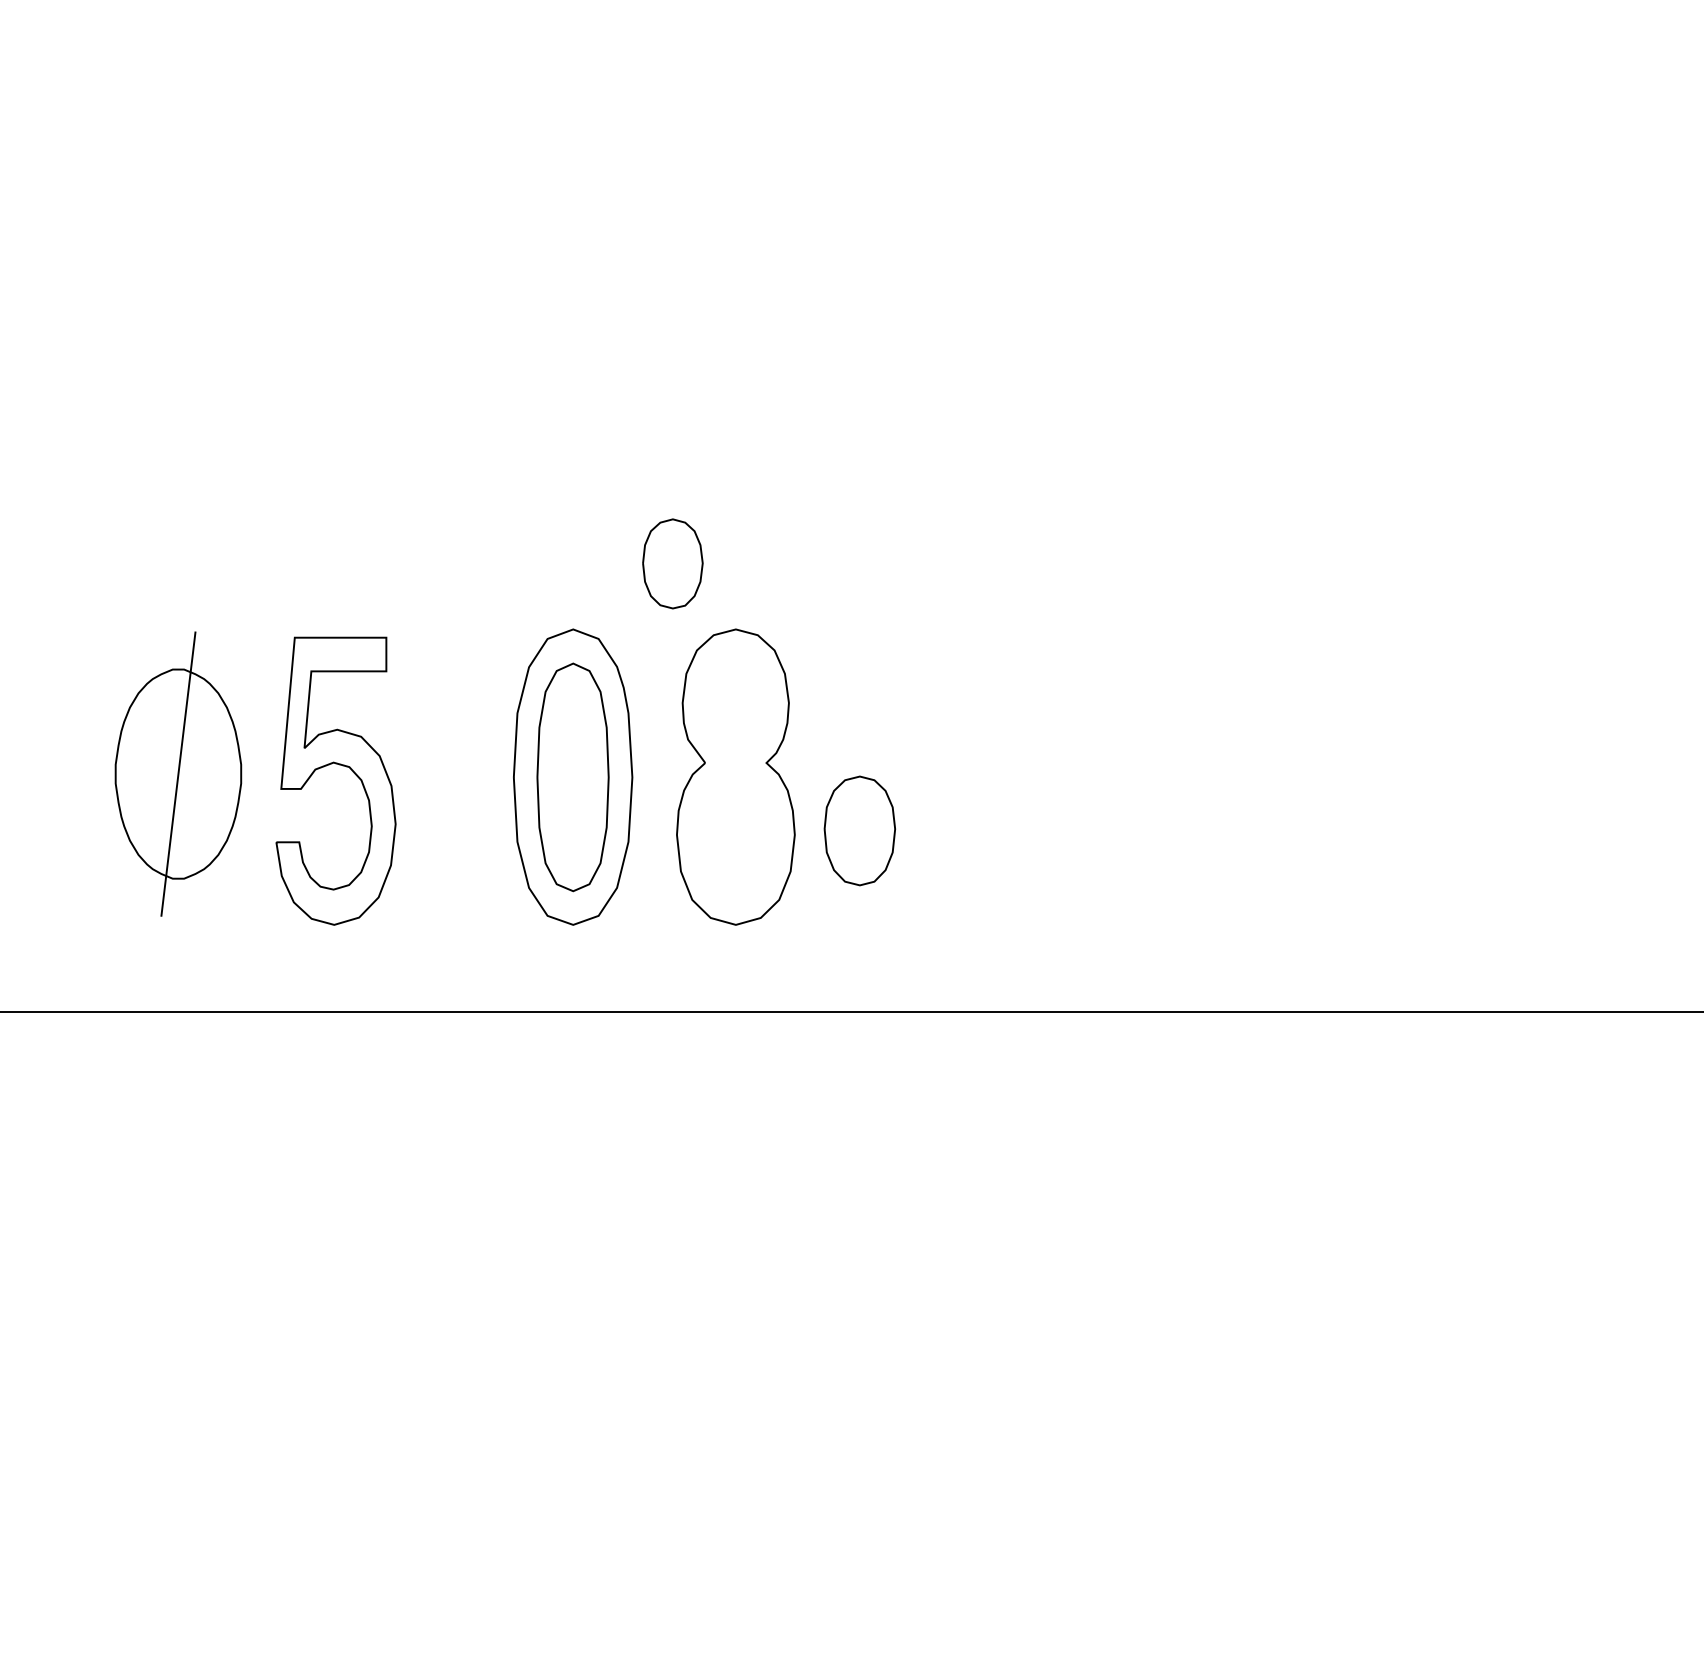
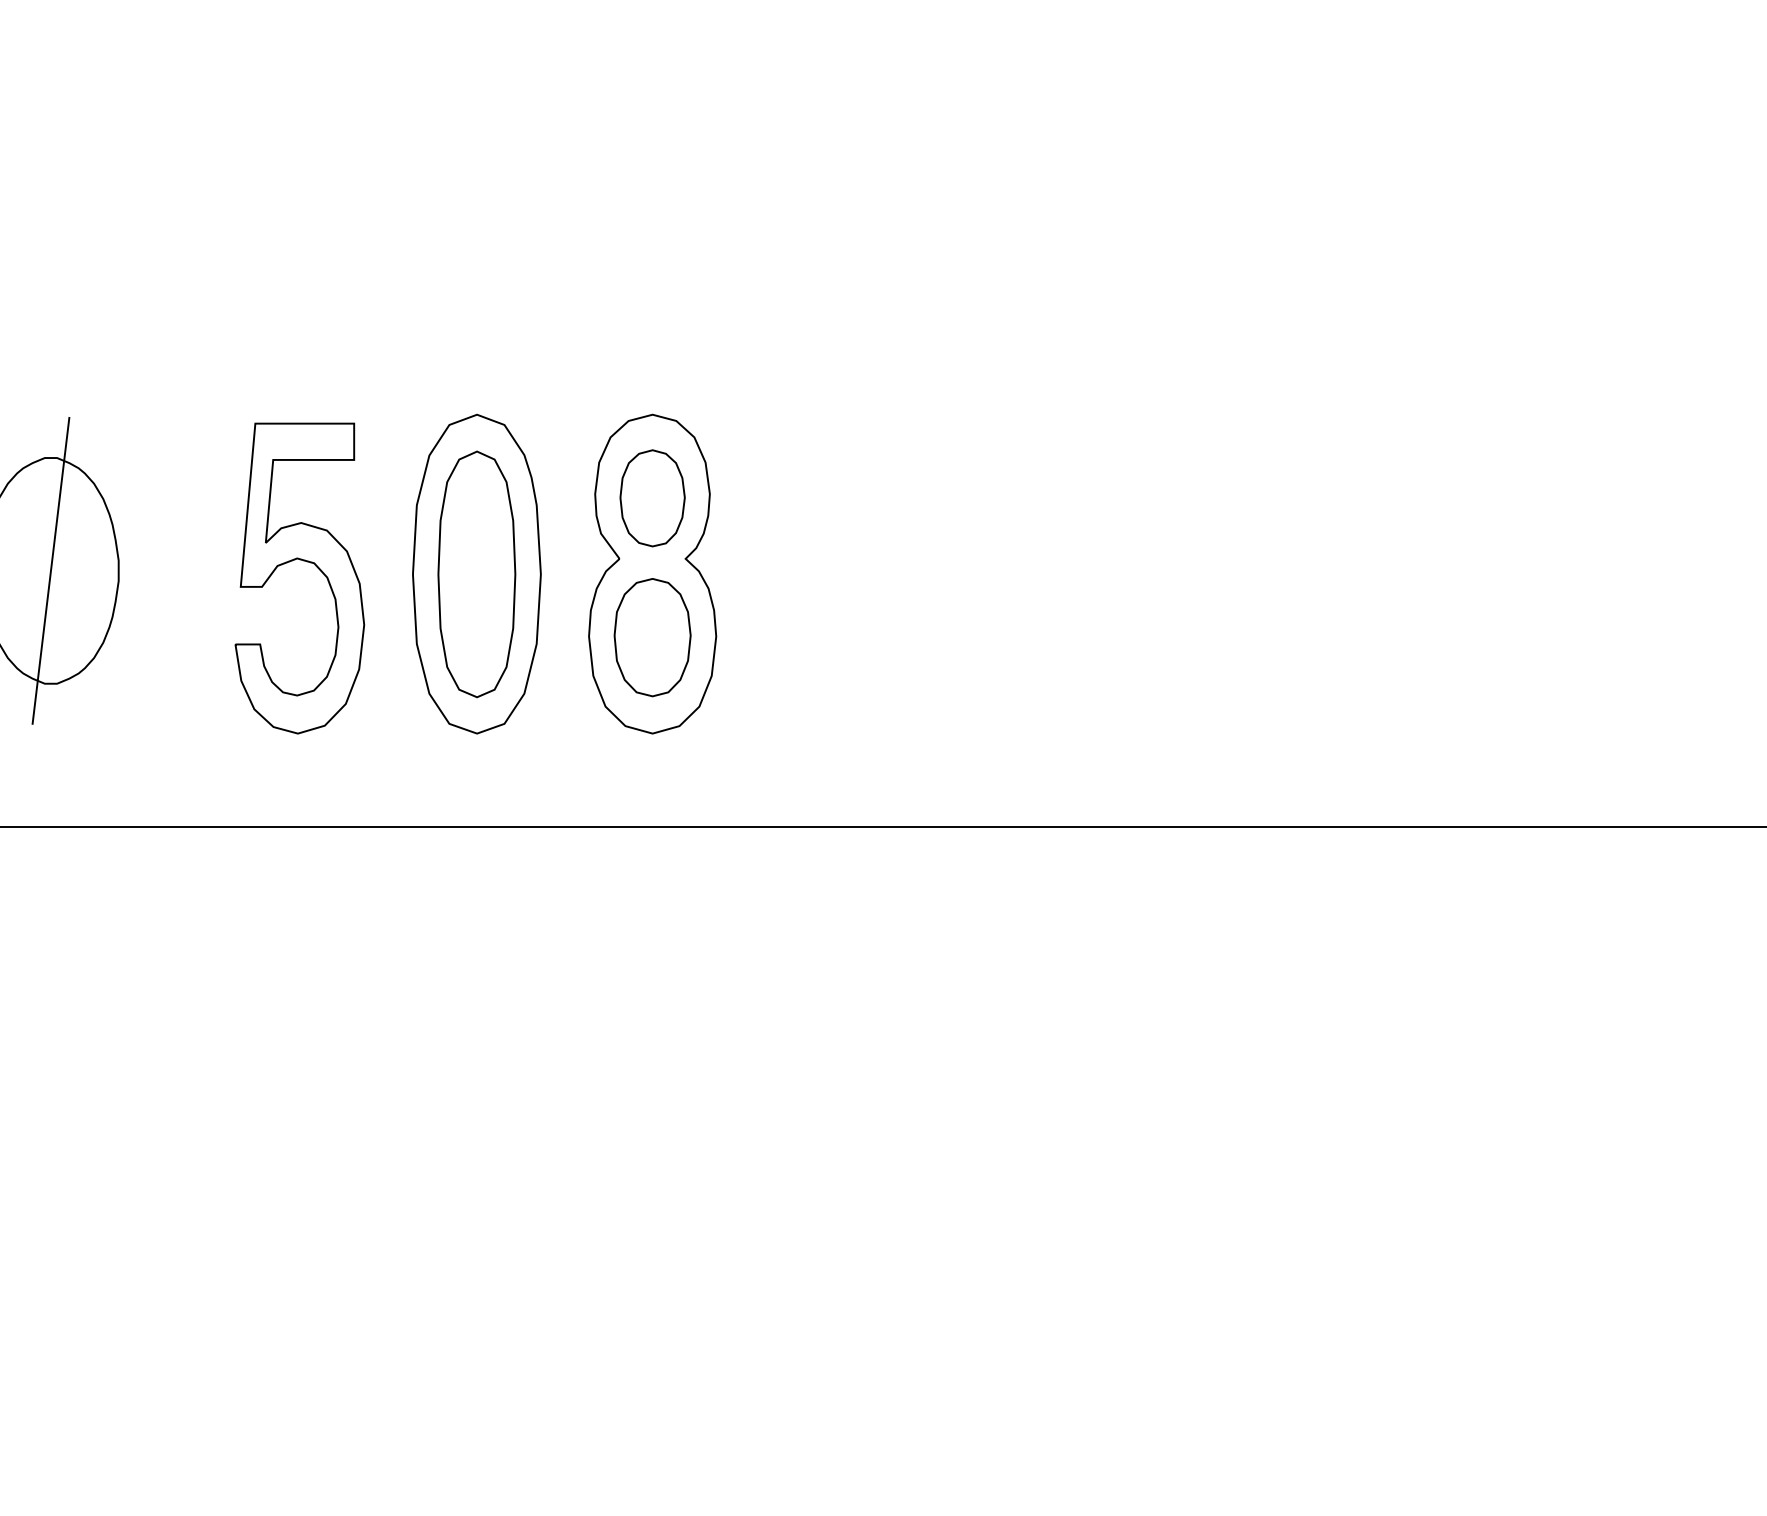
part: (672, 563) -> (652, 497), moved
part: (339, 765) -> (303, 561), moved
part: (859, 830) -> (652, 637), moved

